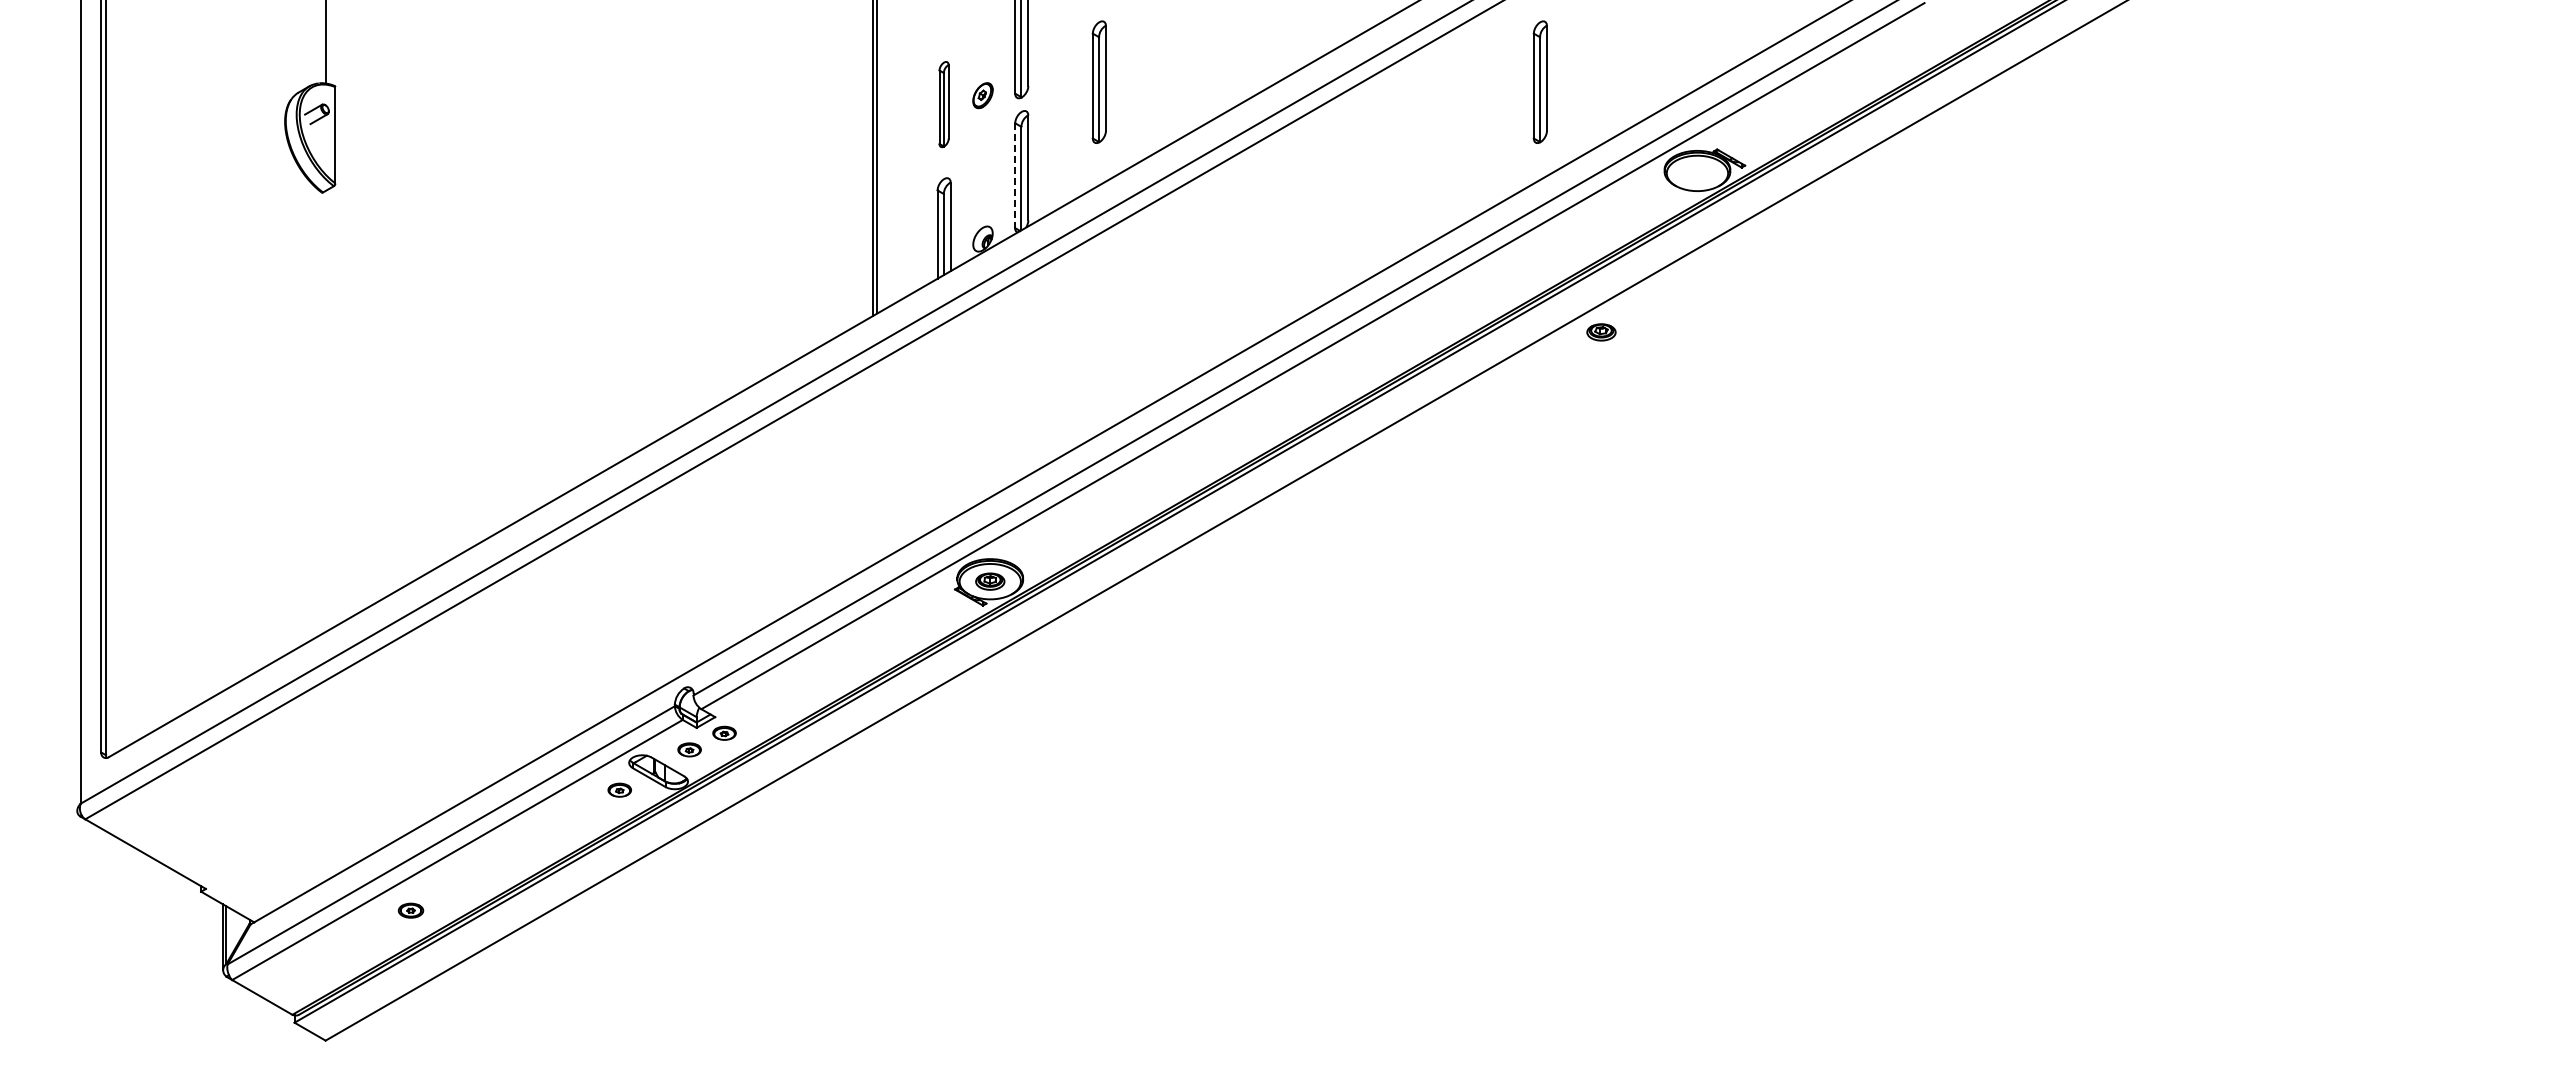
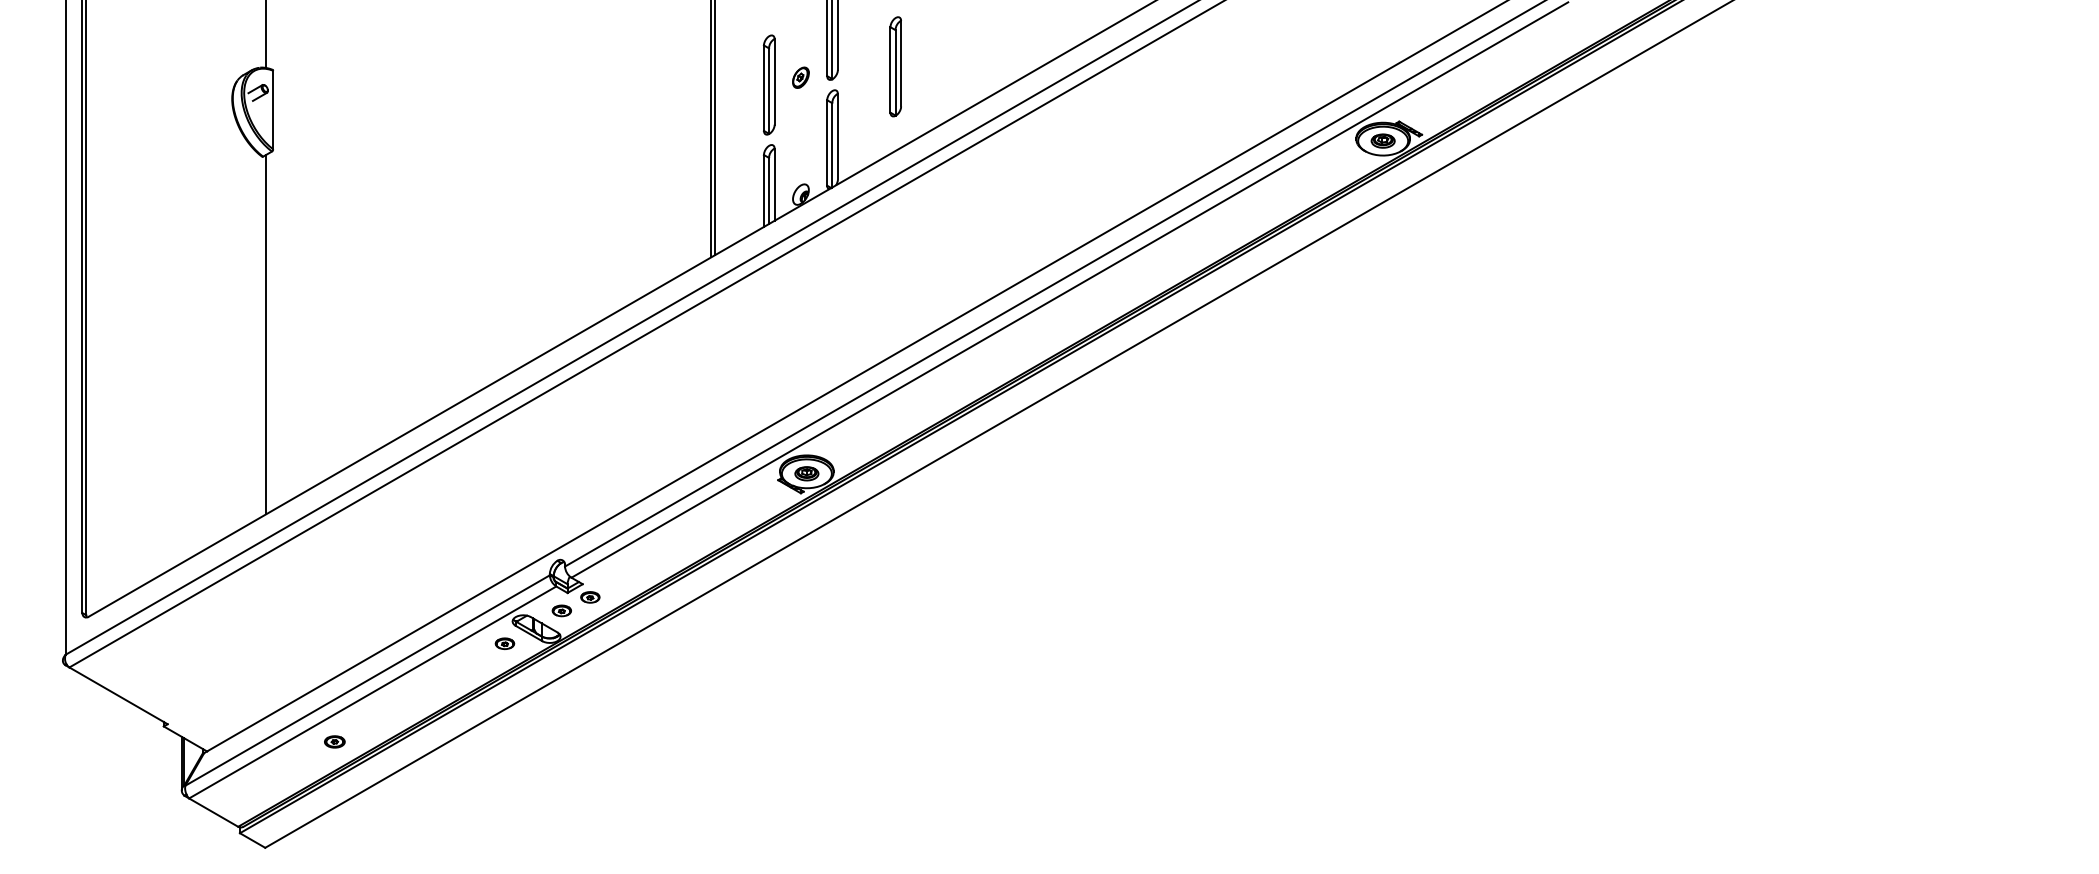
part: (1539, 81) -> (1254, 66), removed
part: (943, 104) -> (768, 84), size x1.43
line: (1015, 176) -> (827, 143), dashed -> solid
part: (1601, 332) -> (1383, 141), moved
line: (326, 410) -> (265, 334), added

